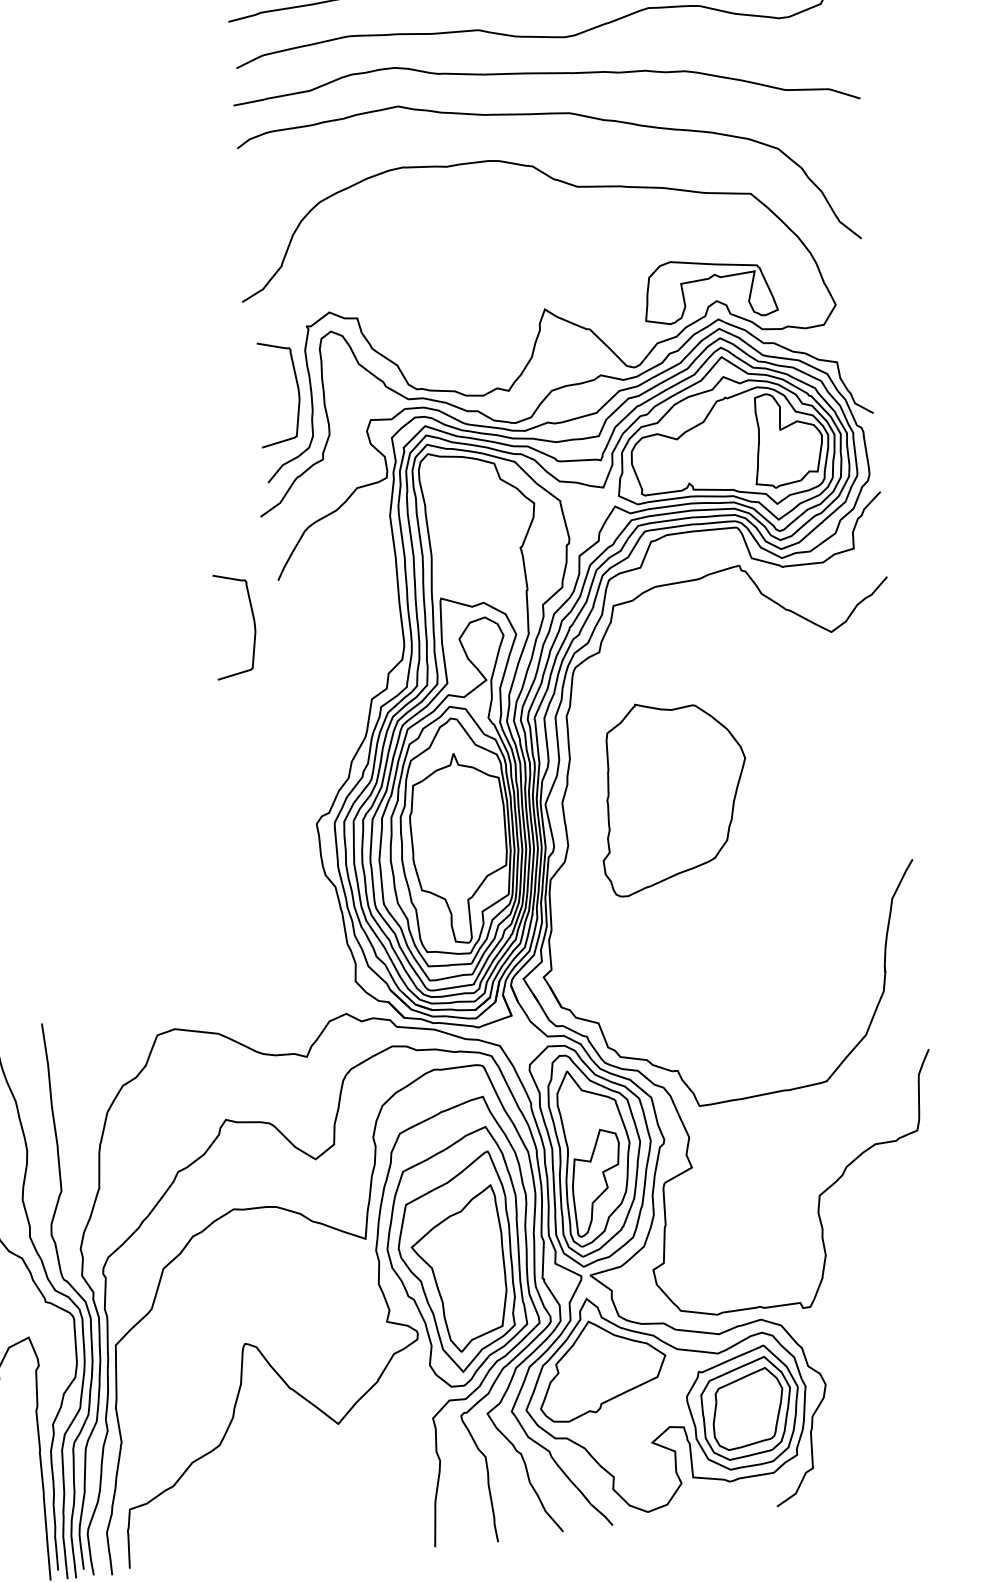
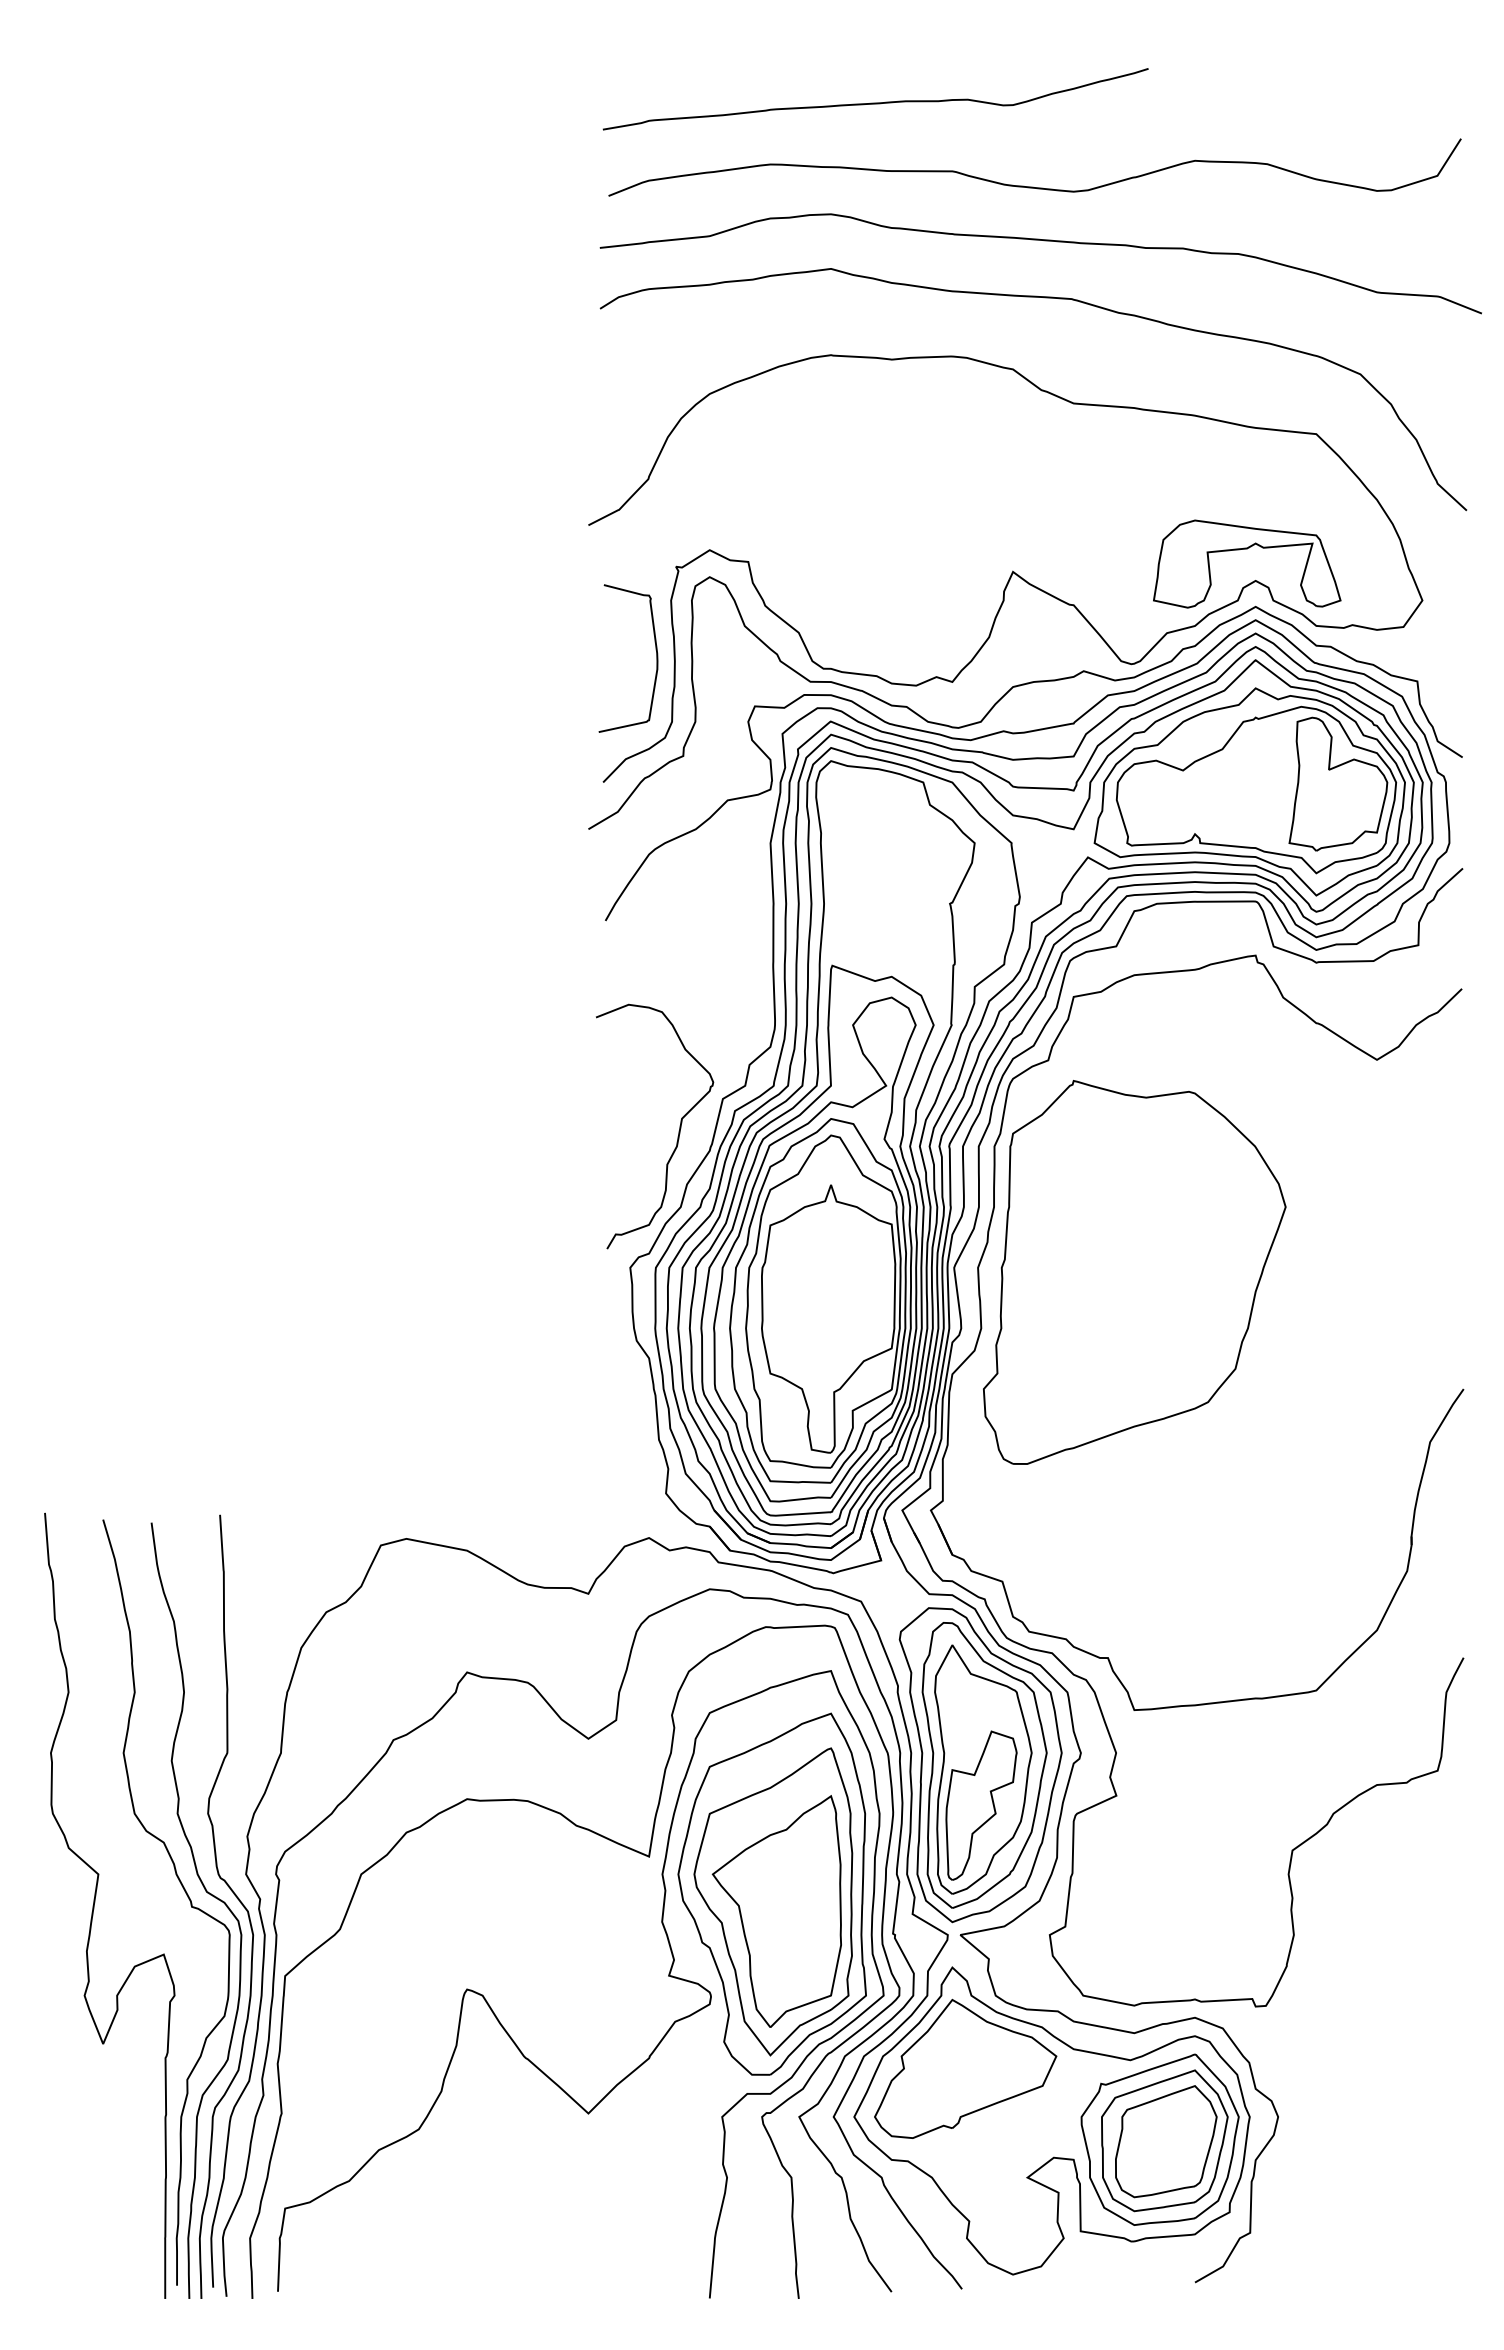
curve: (254, 624) -> (566, 979), removed
curve: (342, 724) -> (678, 1131), added
part: (673, 796) -> (1134, 1272), size x1.43

